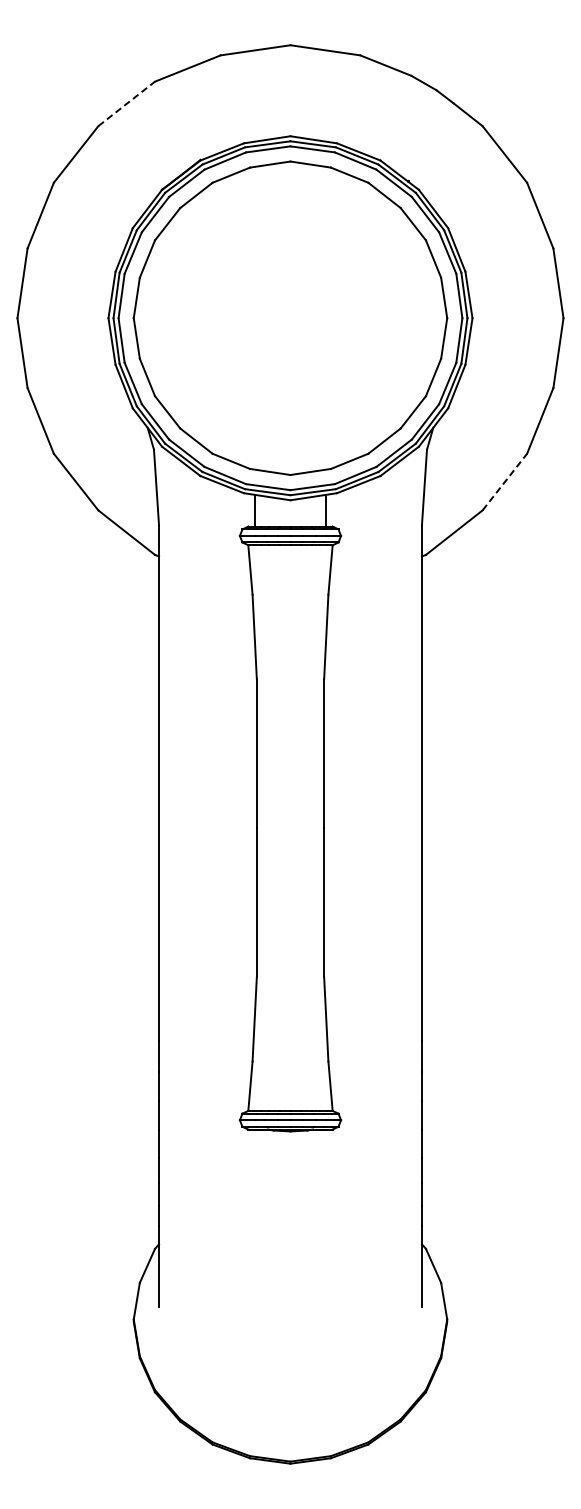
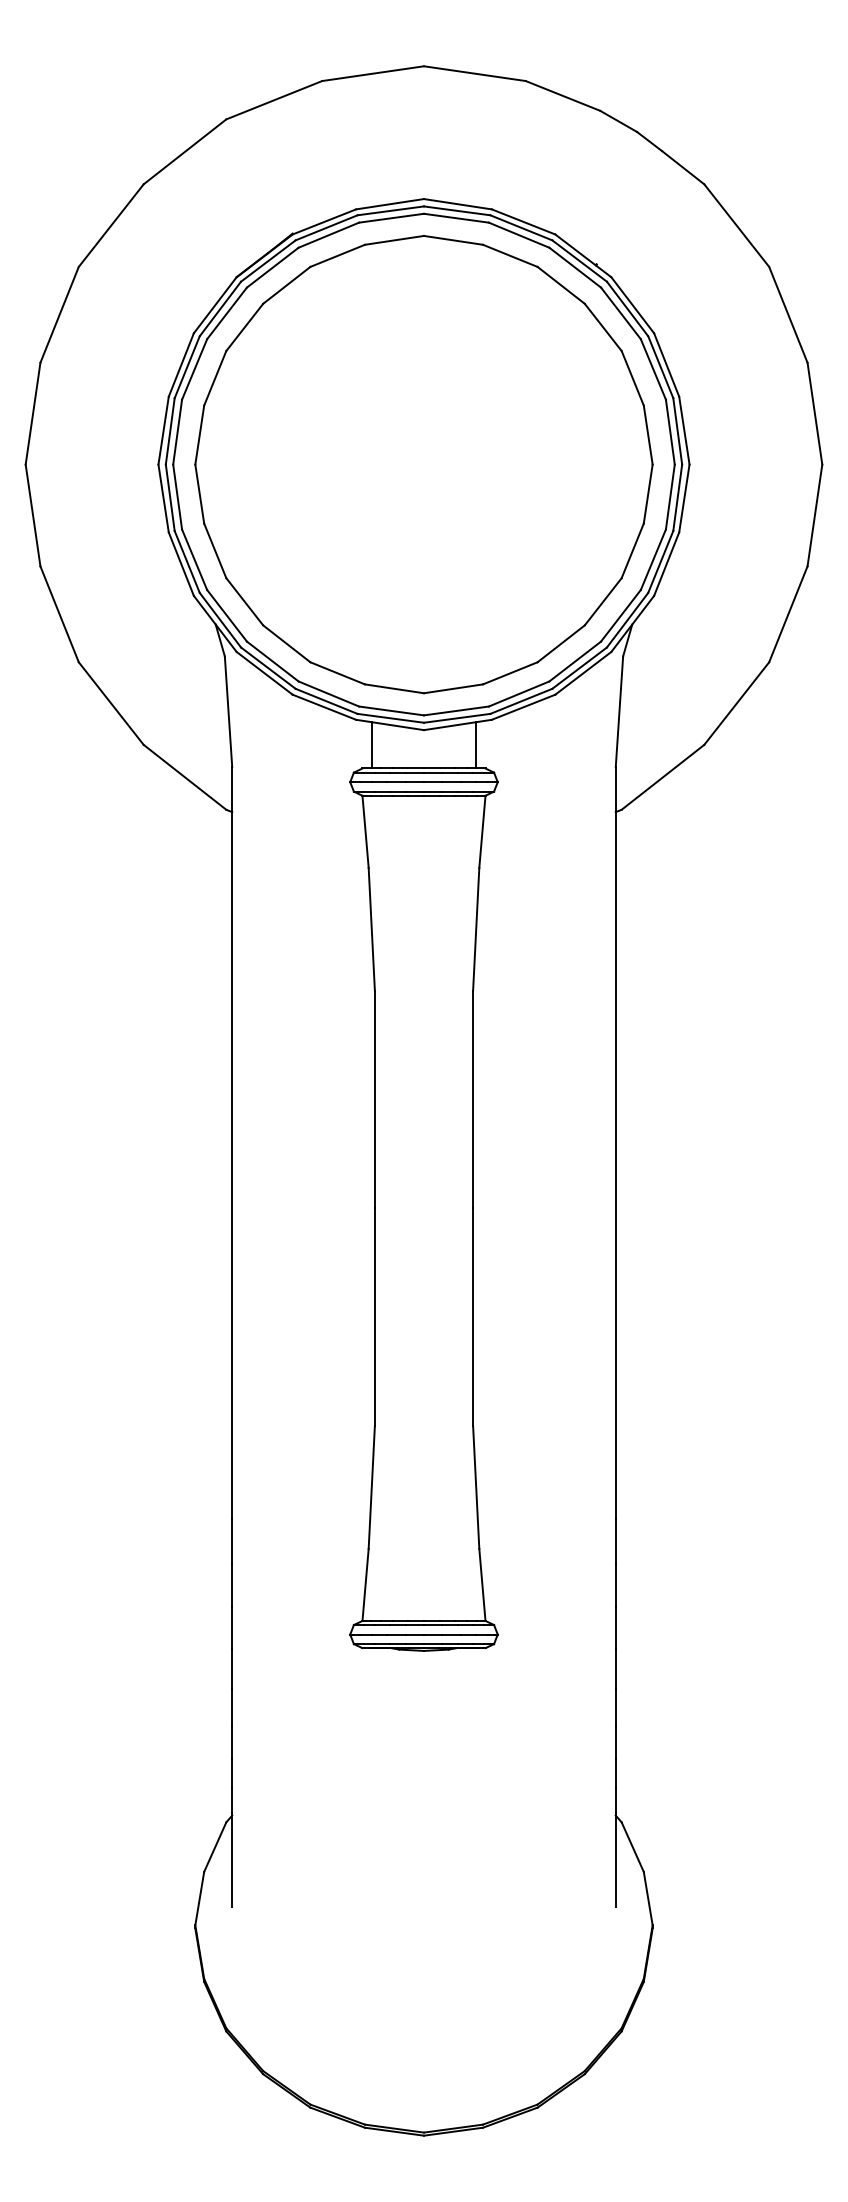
line: (127, 103) -> (186, 151), dashed -> solid
line: (505, 481) -> (737, 702), dashed -> solid

